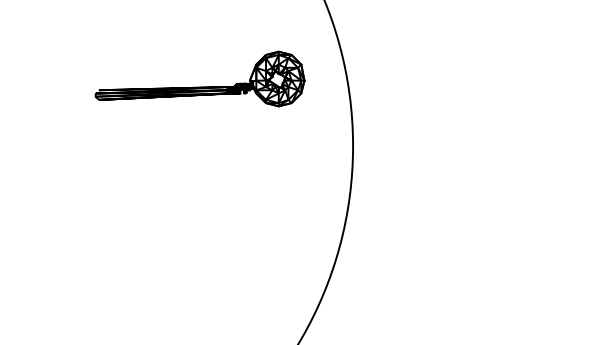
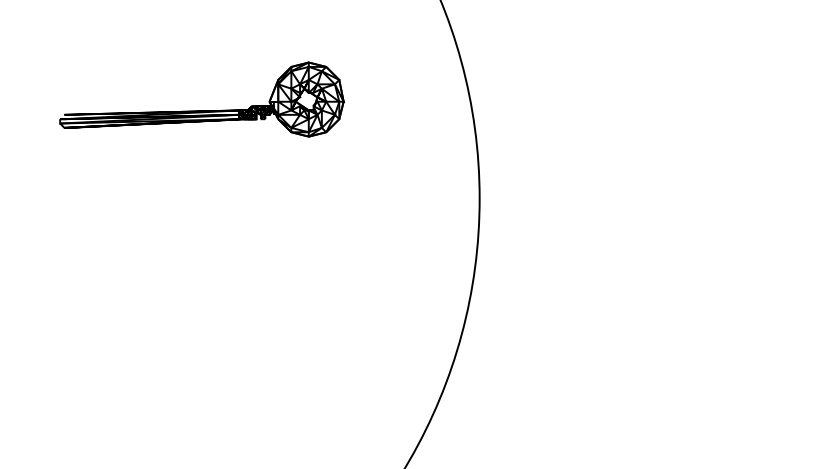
part: (199, 87) -> (201, 110), moved

